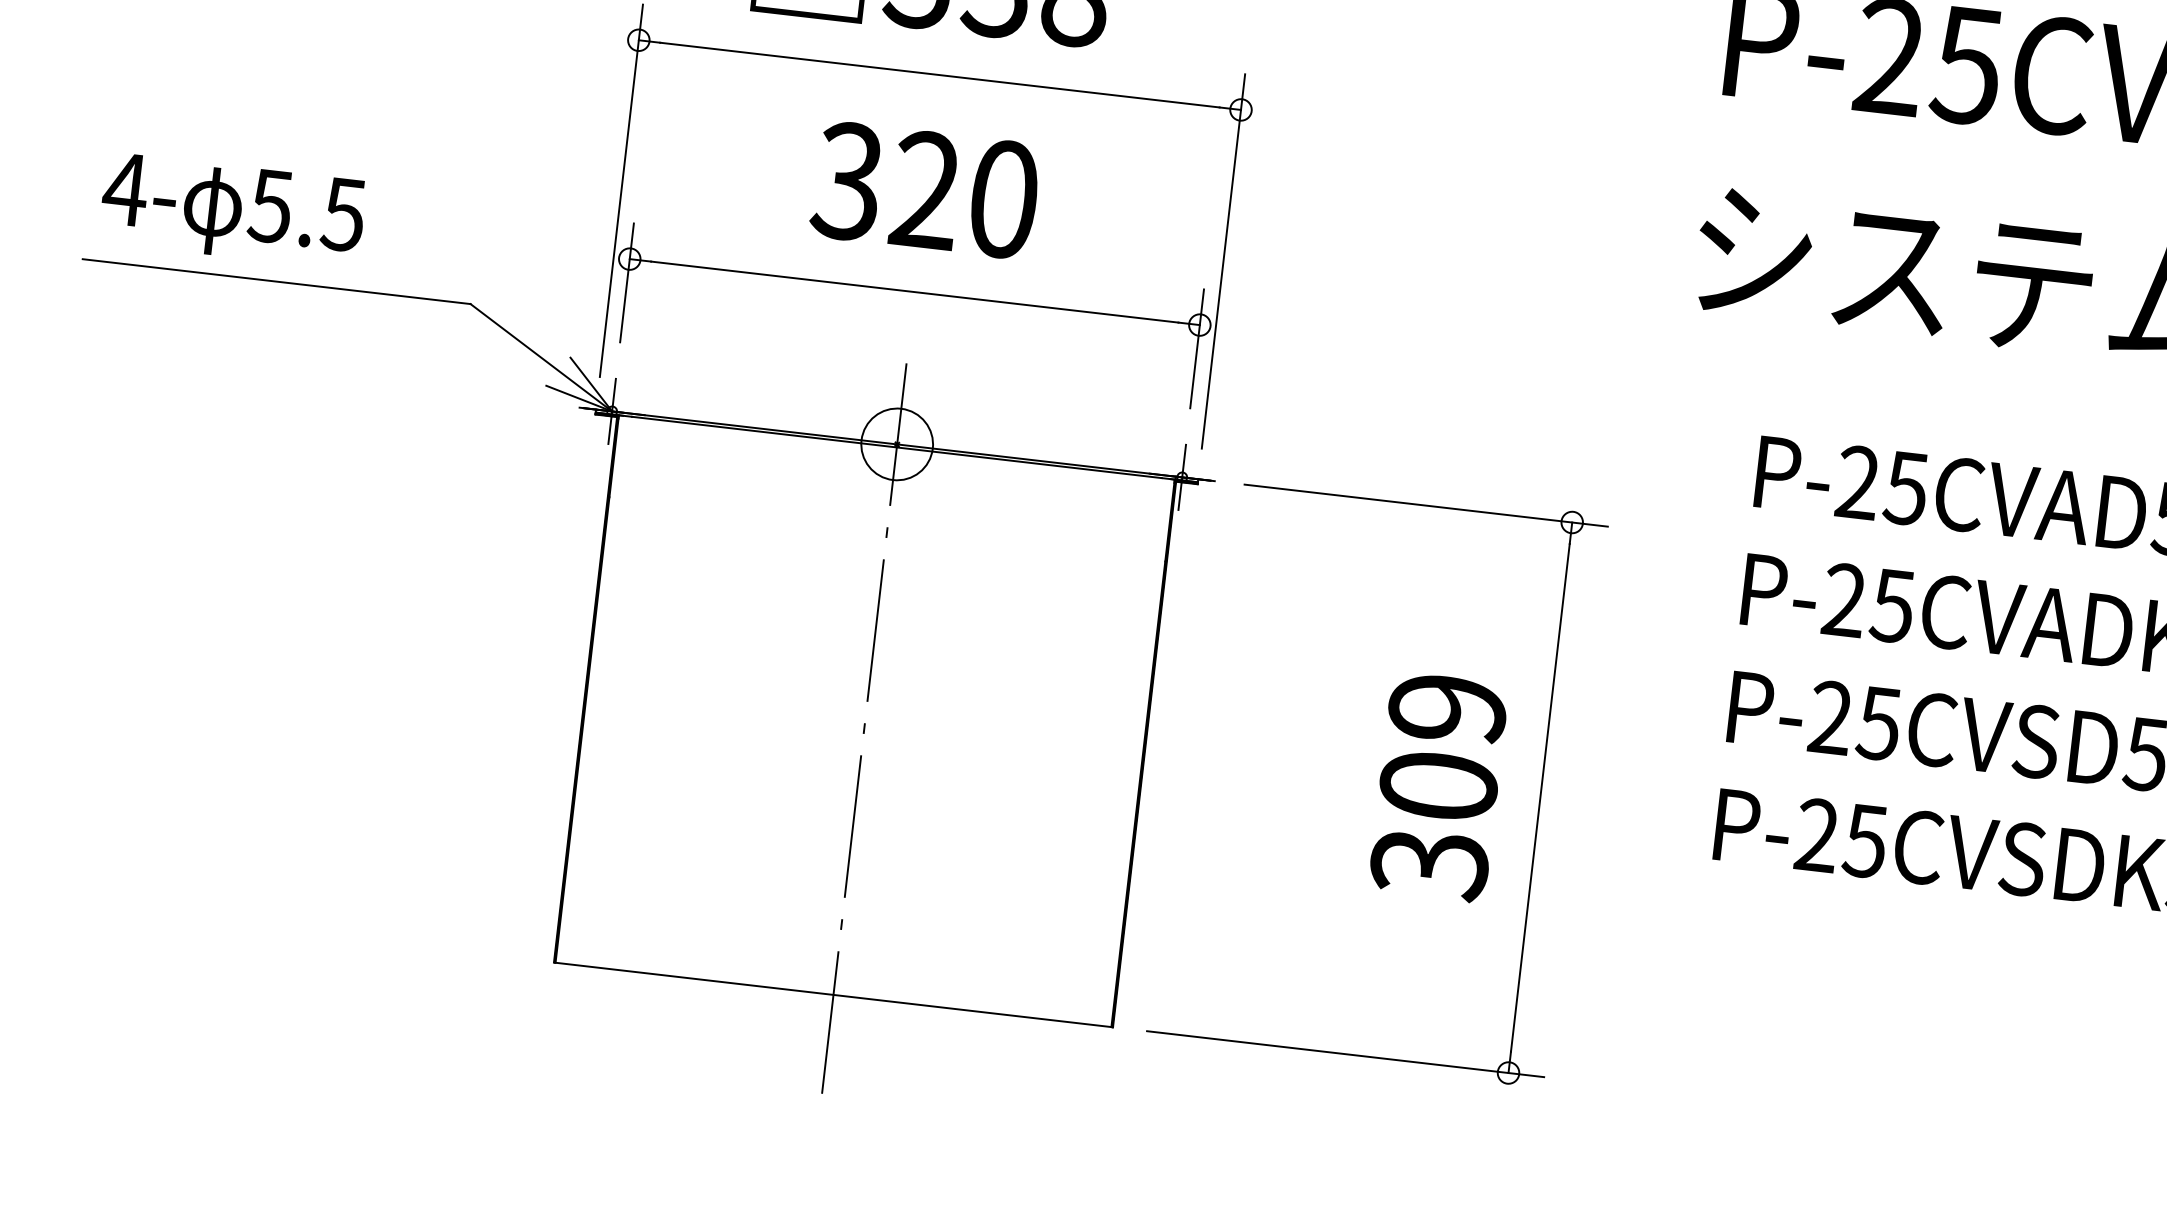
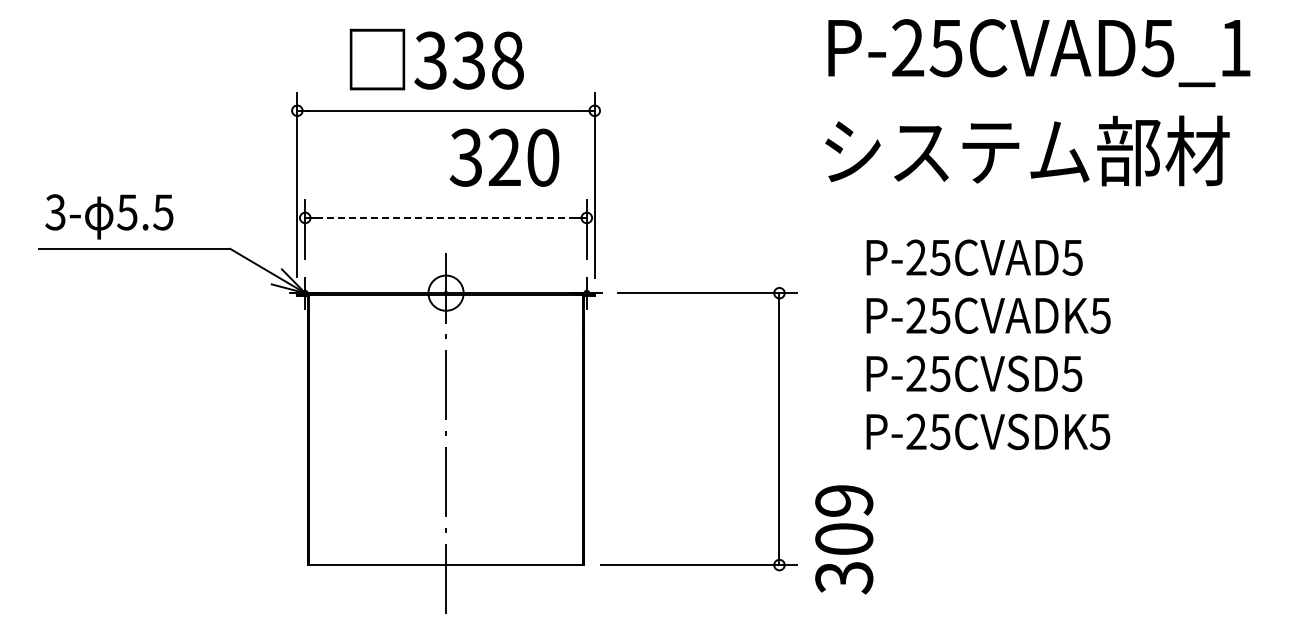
text: (125, 189) -> (55, 212), 4- -> 3-
text: (925, 189) -> (504, 157), moved
line: (915, 291) -> (446, 217), solid -> dashed
text: (1439, 786) -> (844, 539), moved

